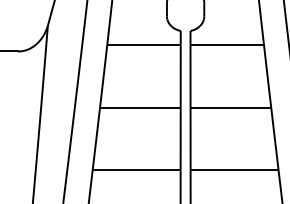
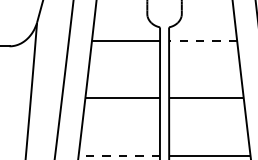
line: (227, 45) -> (203, 40), solid -> dashed
line: (136, 169) -> (119, 155), solid -> dashed

